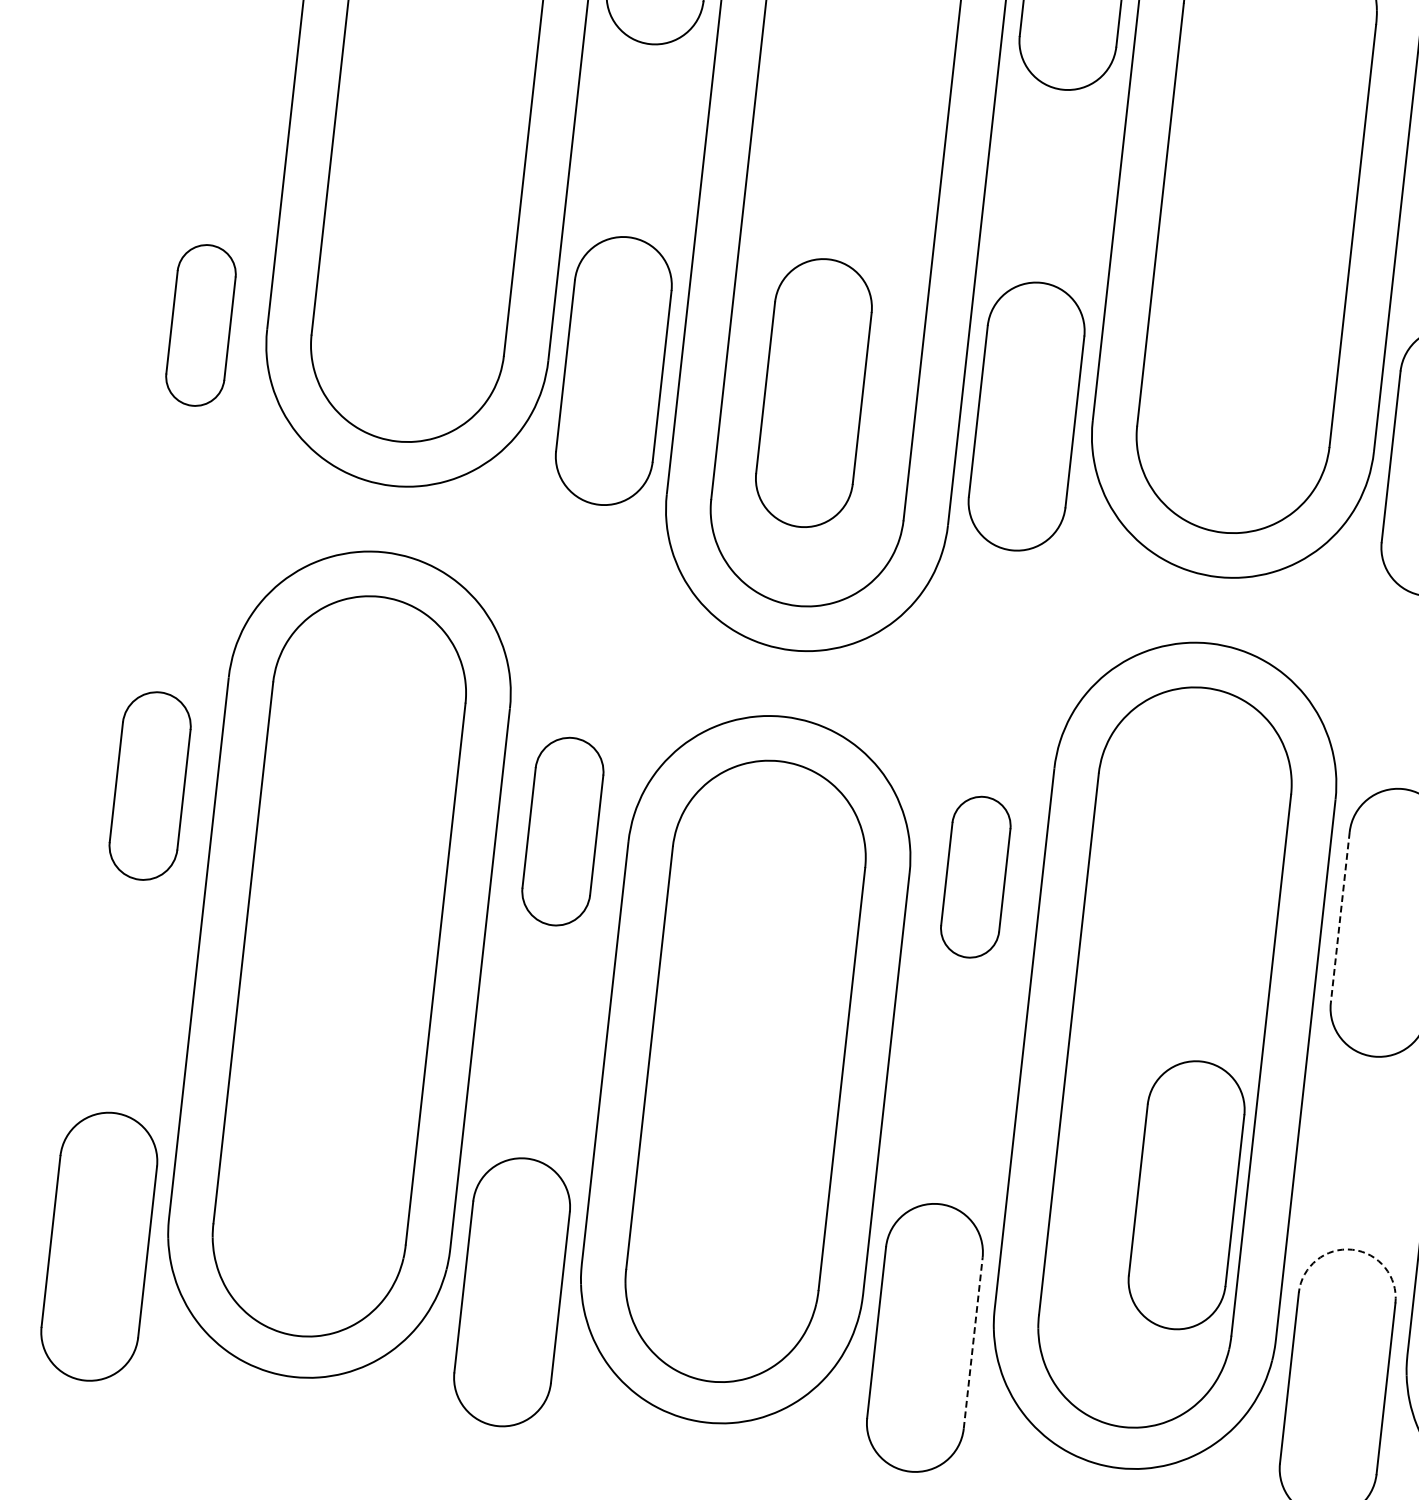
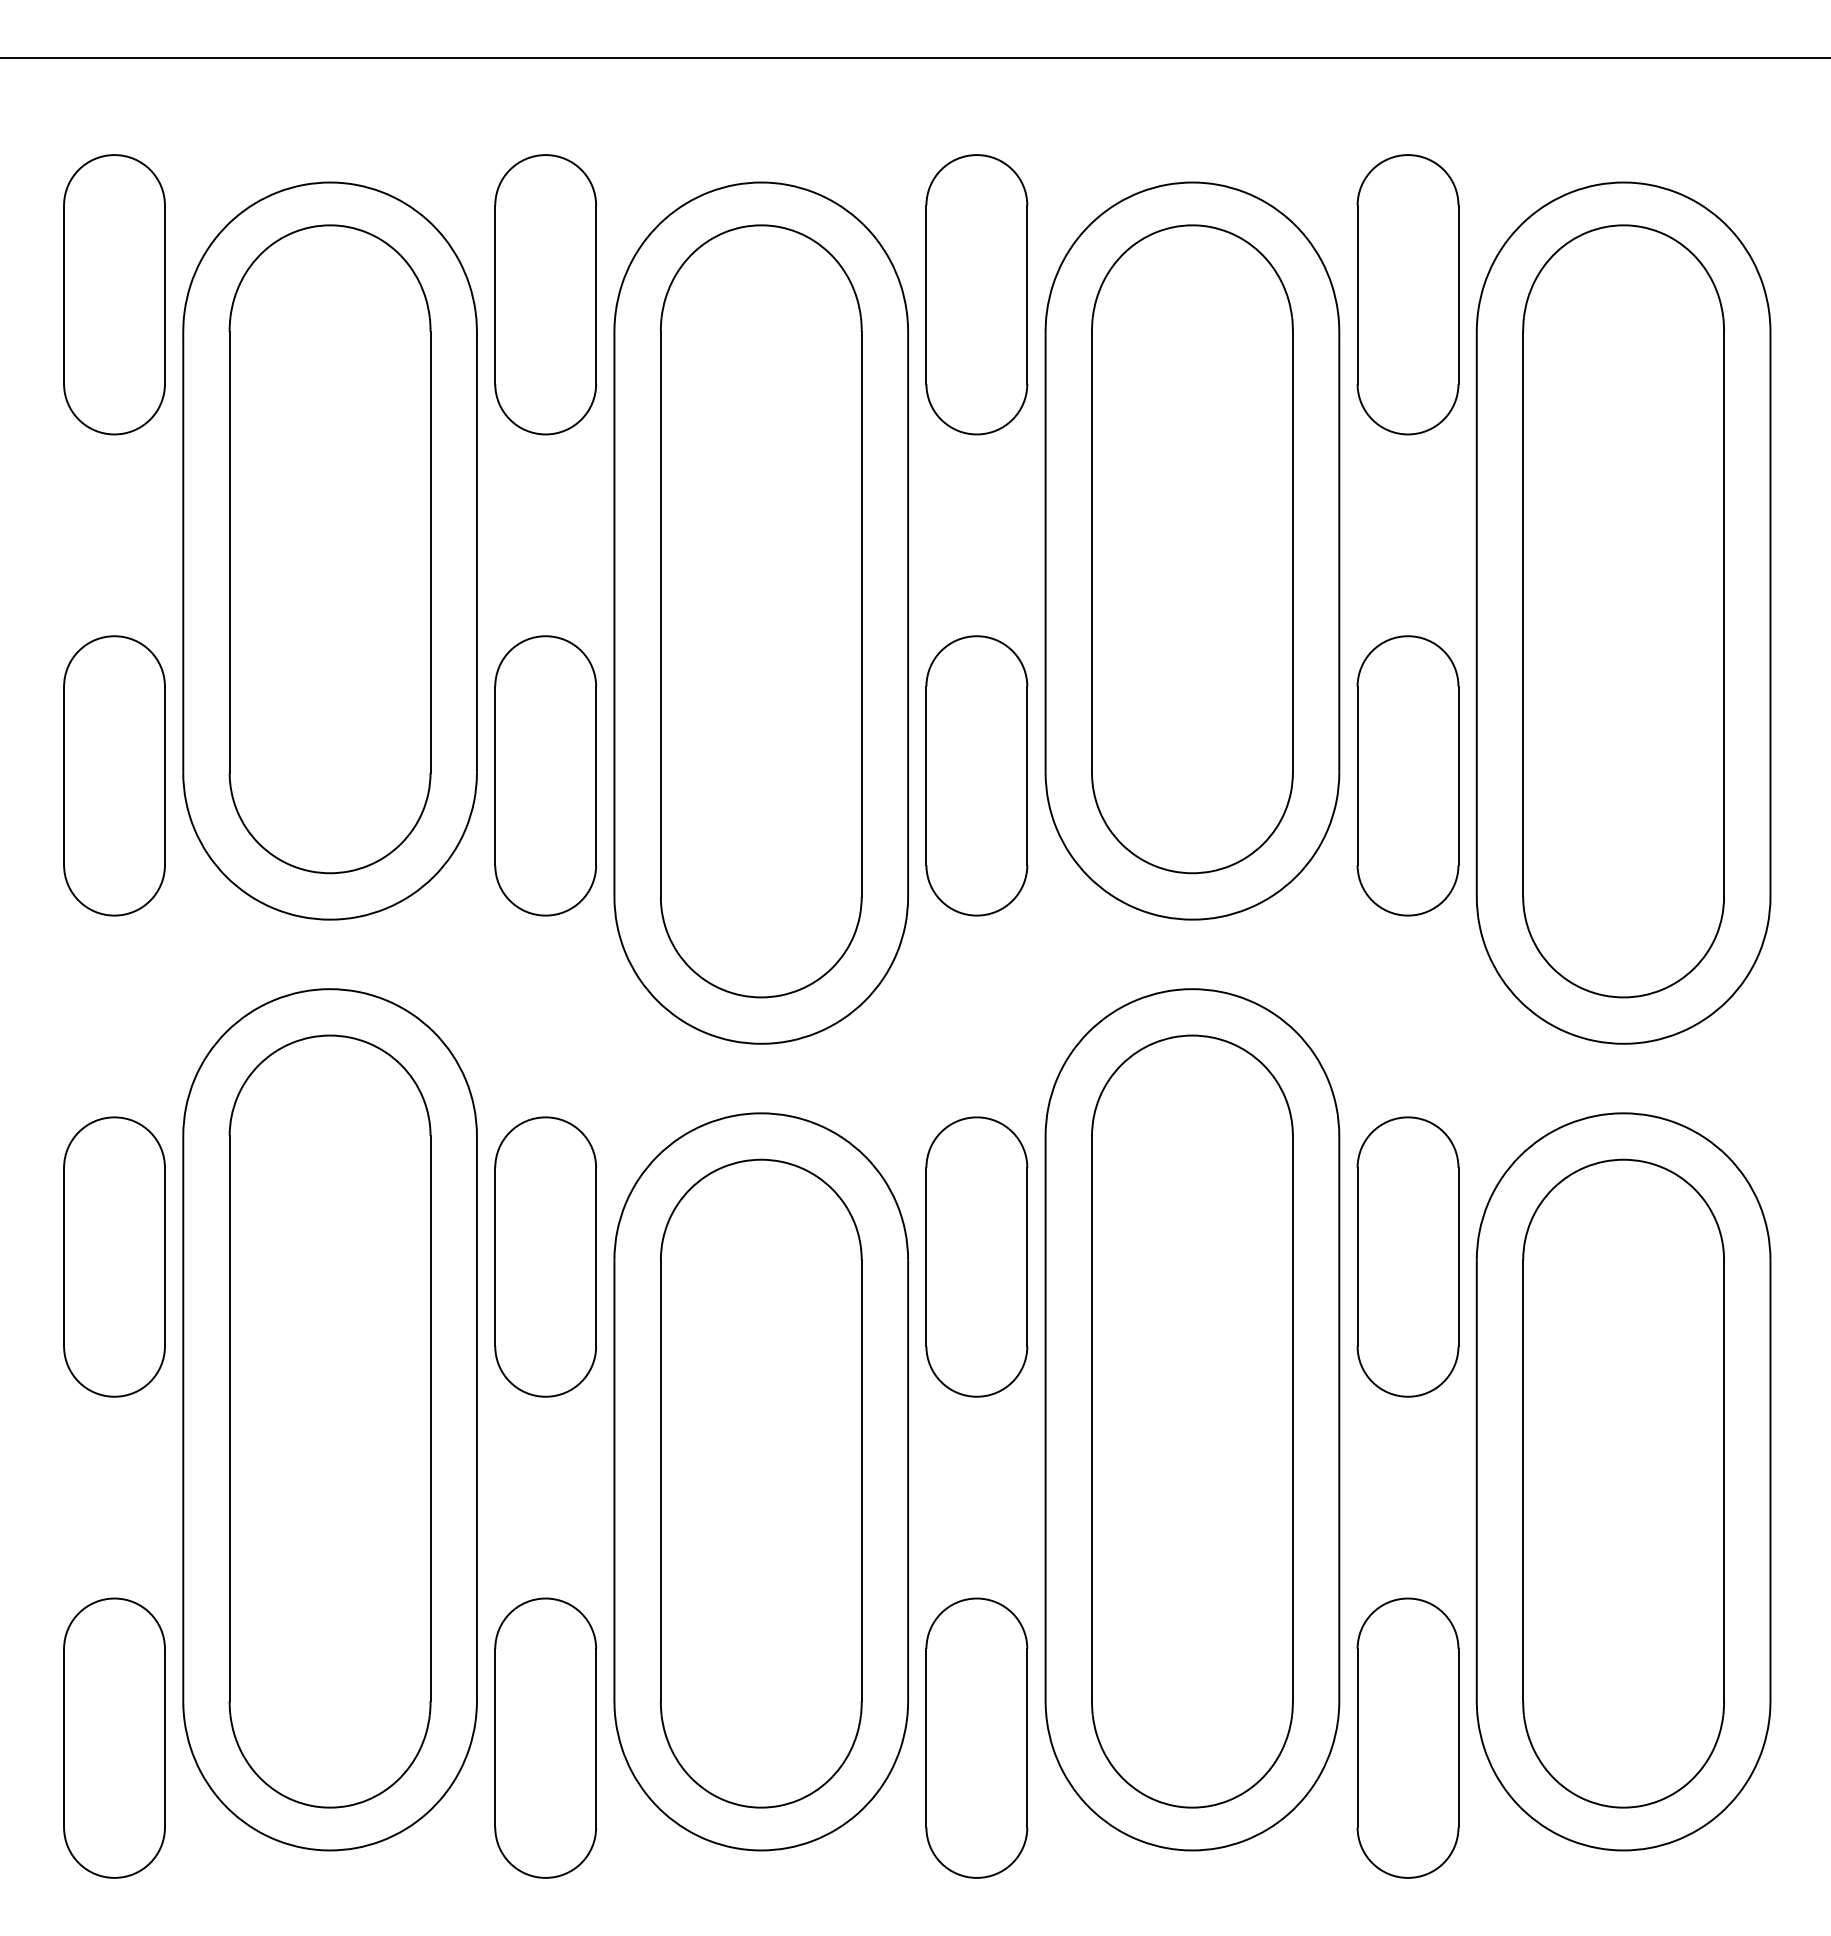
part: (201, 325) -> (114, 775), size x1.67
part: (813, 392) -> (754, 775), removed
part: (150, 785) -> (114, 1256), size x1.43
part: (562, 831) -> (545, 1256), size x1.43
part: (975, 876) -> (976, 1256), size x1.67
line: (1340, 917) -> (1357, 1257), dashed -> solid
part: (1186, 1194) -> (1230, 1560), removed
arc: (1352, 1249) -> (1408, 1598), dashed -> solid
line: (973, 1342) -> (1027, 1737), dashed -> solid

